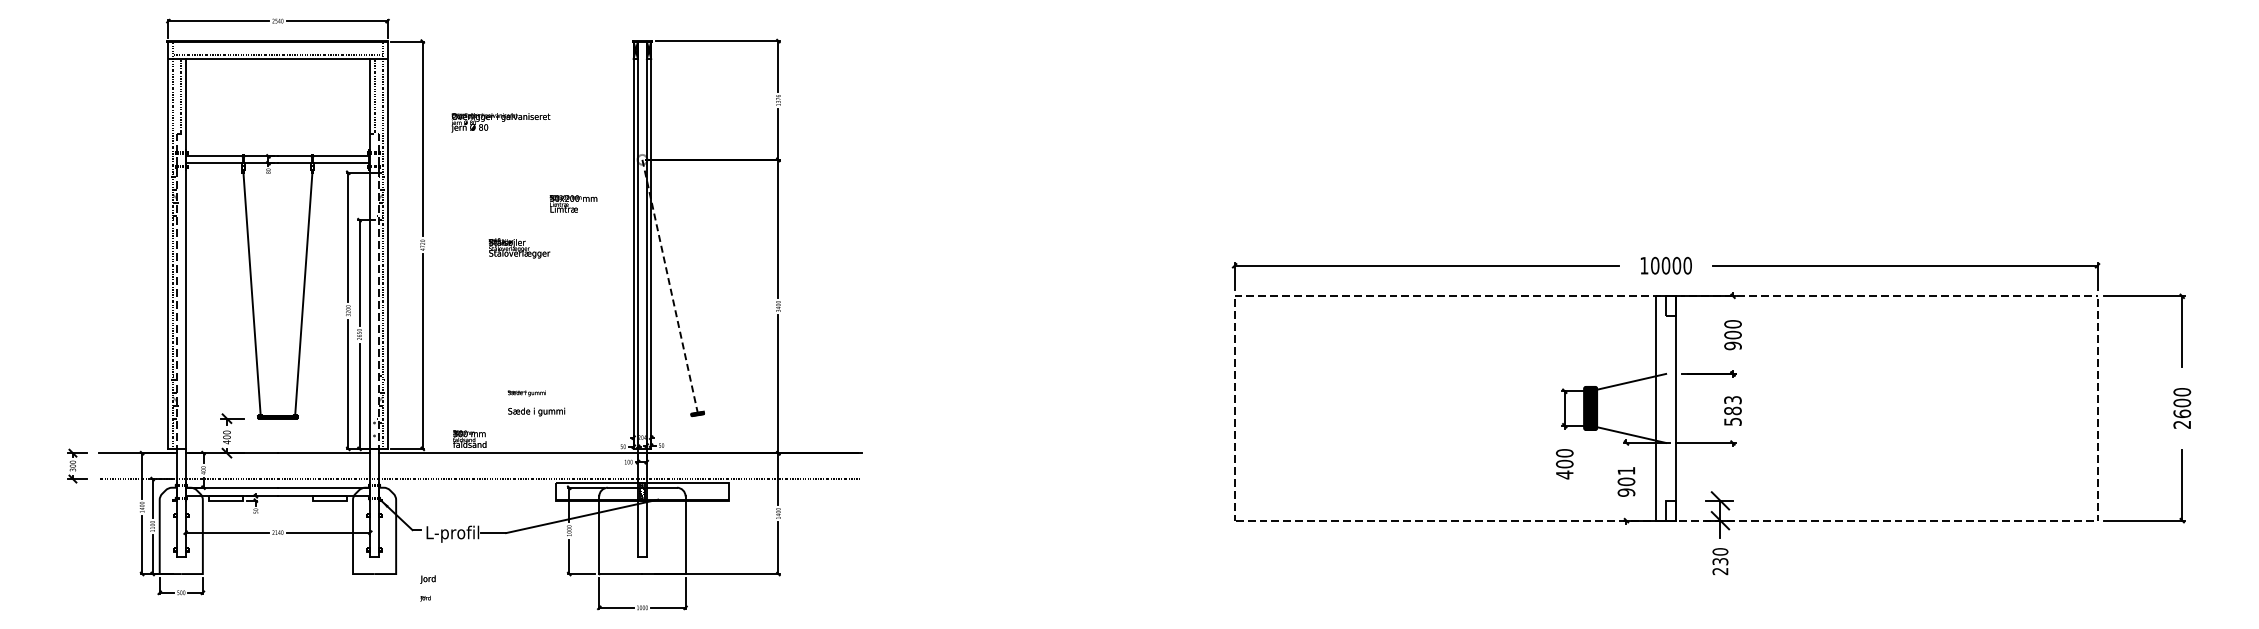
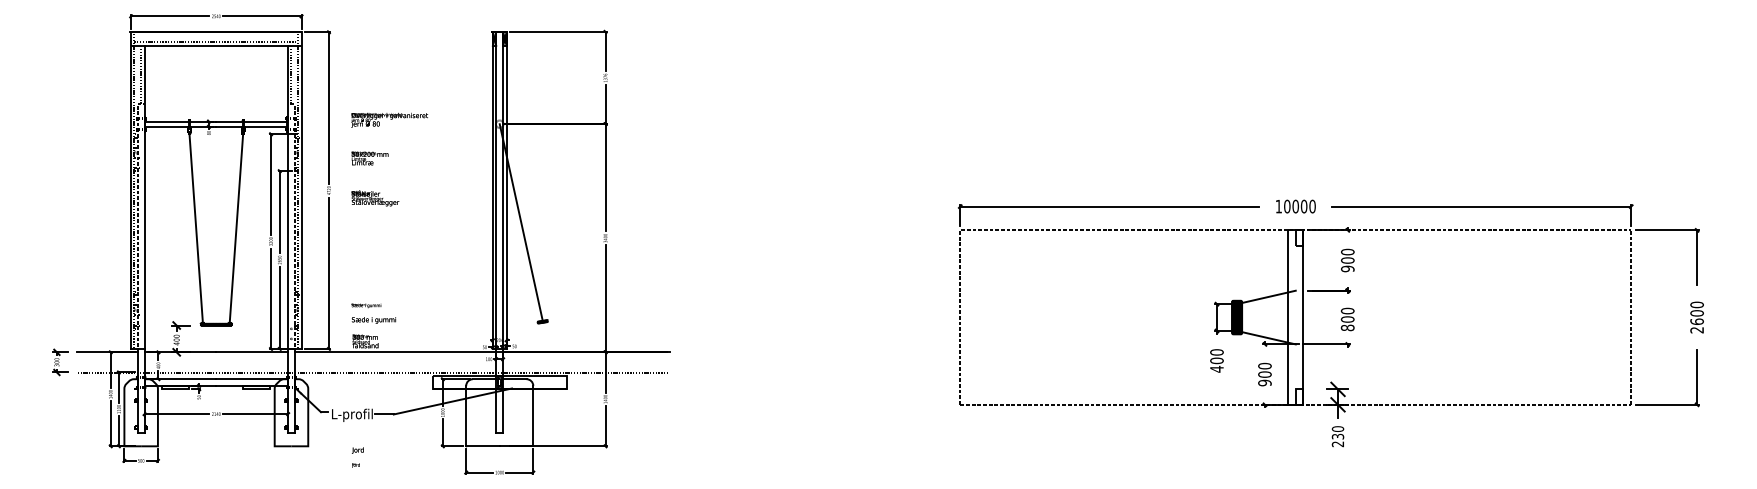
text: (500, 122) -> (389, 120), moved
text: (573, 203) -> (369, 158), moved
text: (519, 248) -> (375, 198), moved
line: (670, 287) -> (521, 223), dashed -> solid
text: (536, 403) -> (373, 313), moved
text: (1732, 410) -> (1347, 319), 583 -> 800
text: (1626, 470) -> (1264, 365), 901 -> 900
text: (427, 588) -> (357, 457), moved

